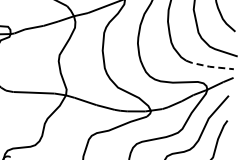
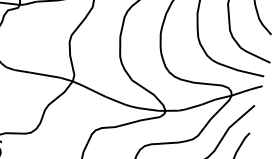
line: (209, 66) -> (237, 69), dashed -> solid

